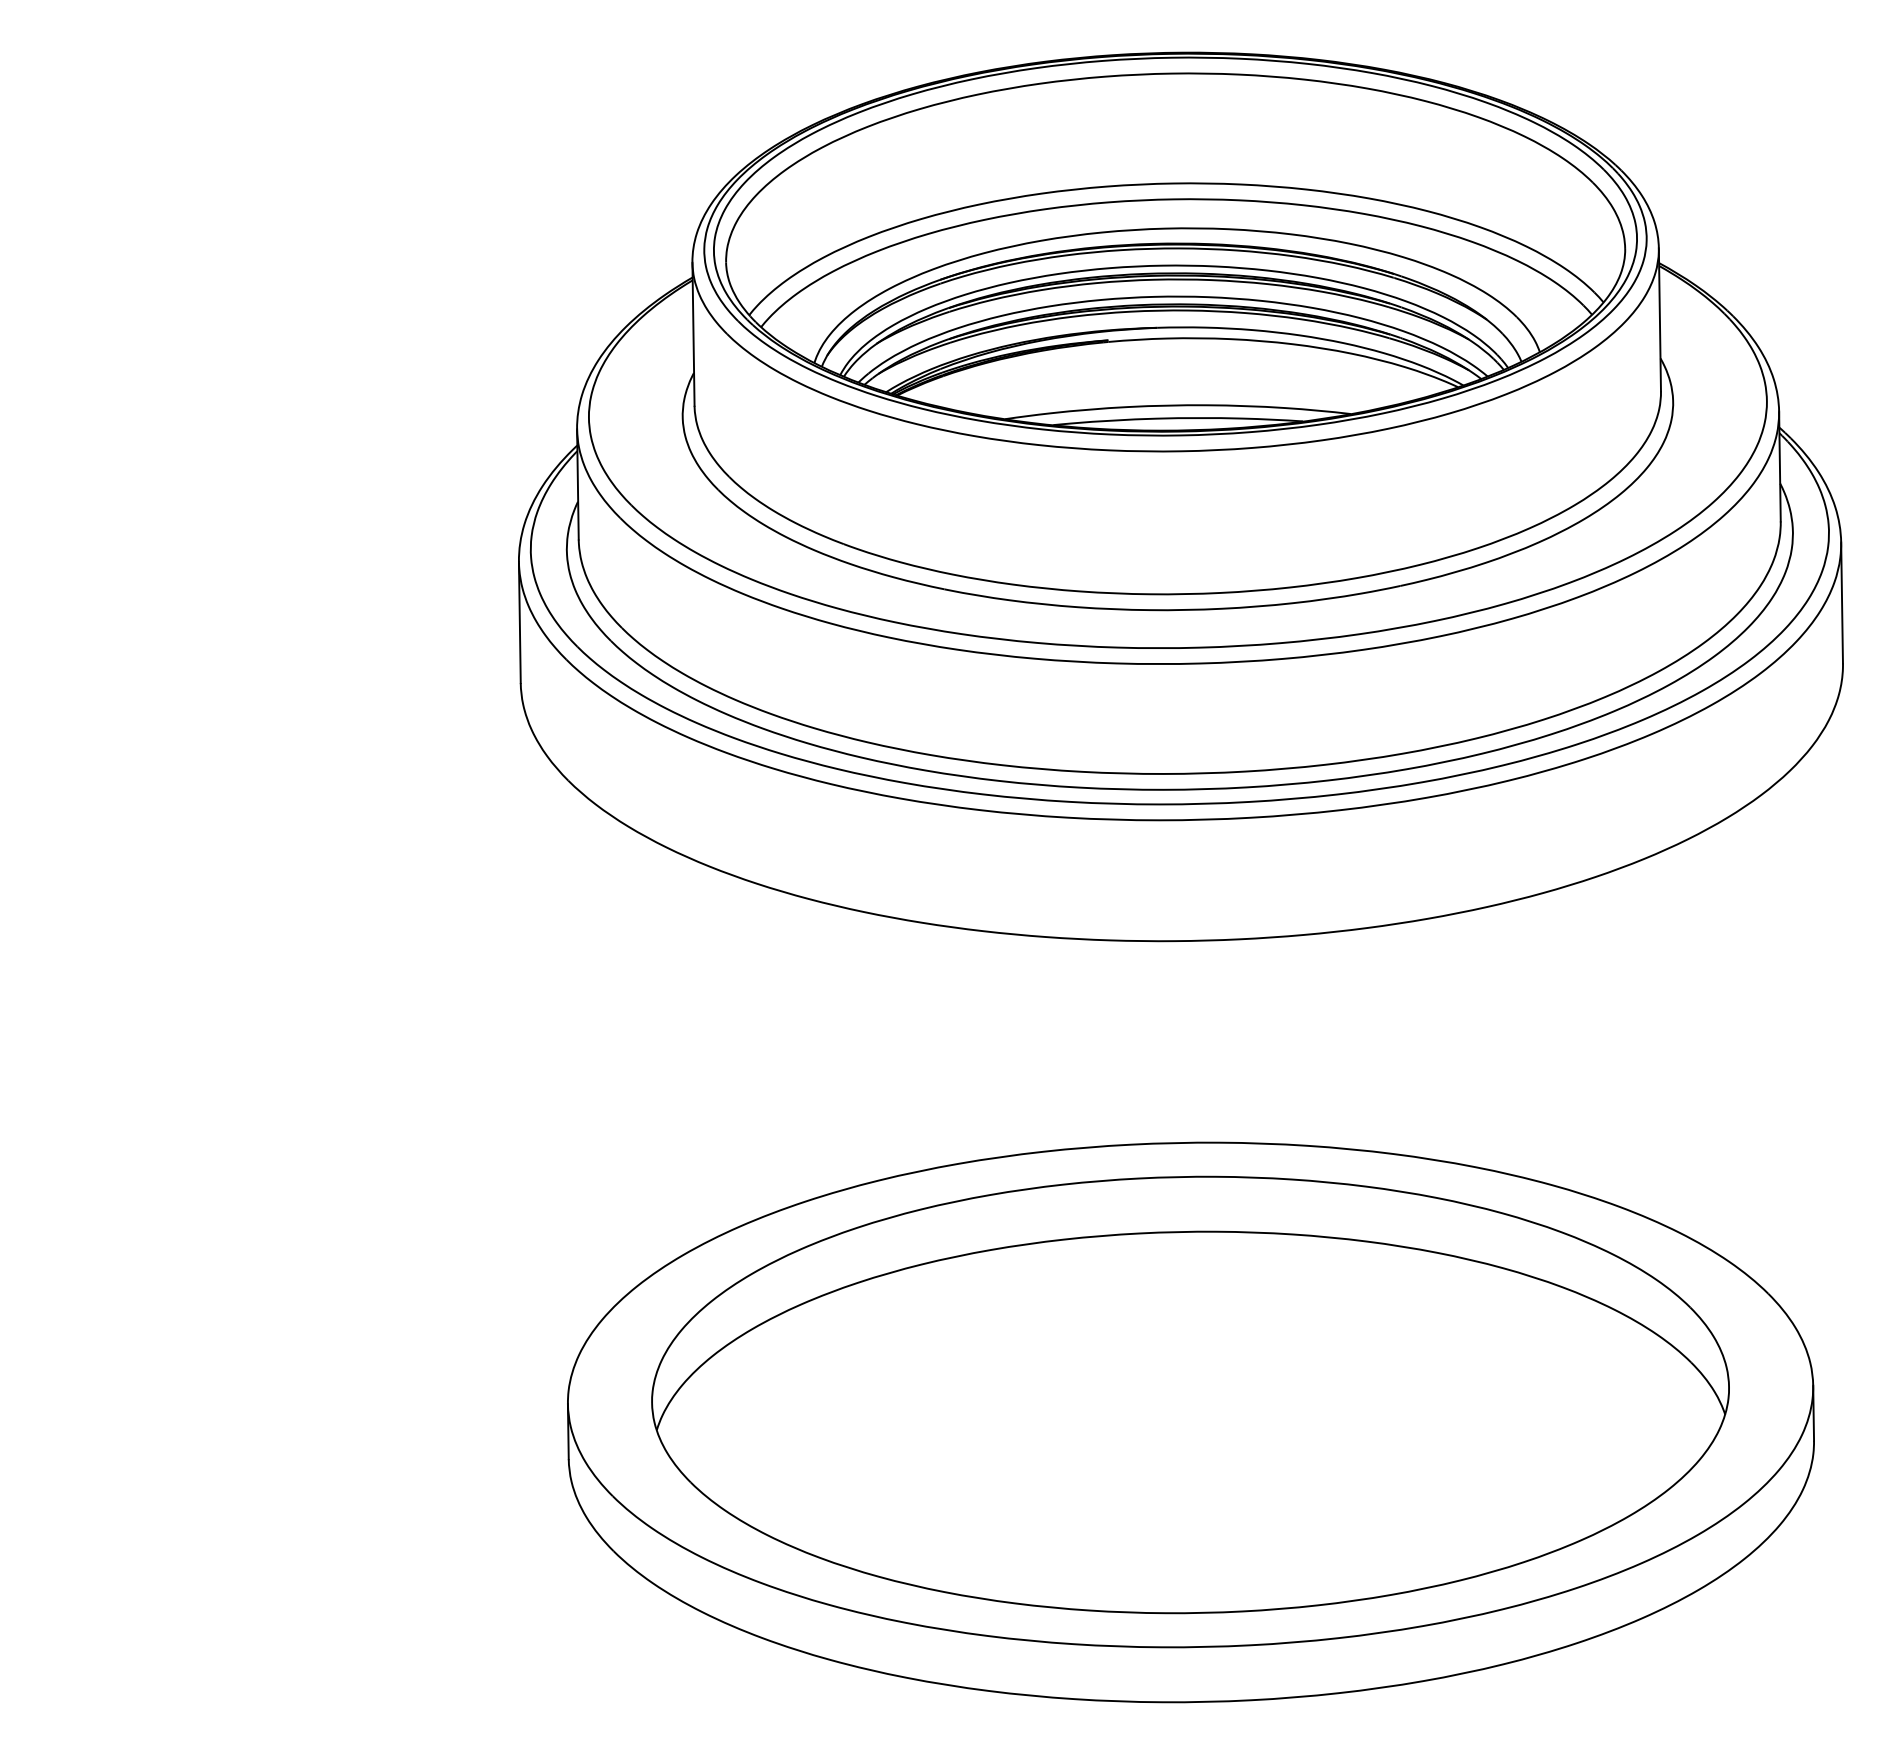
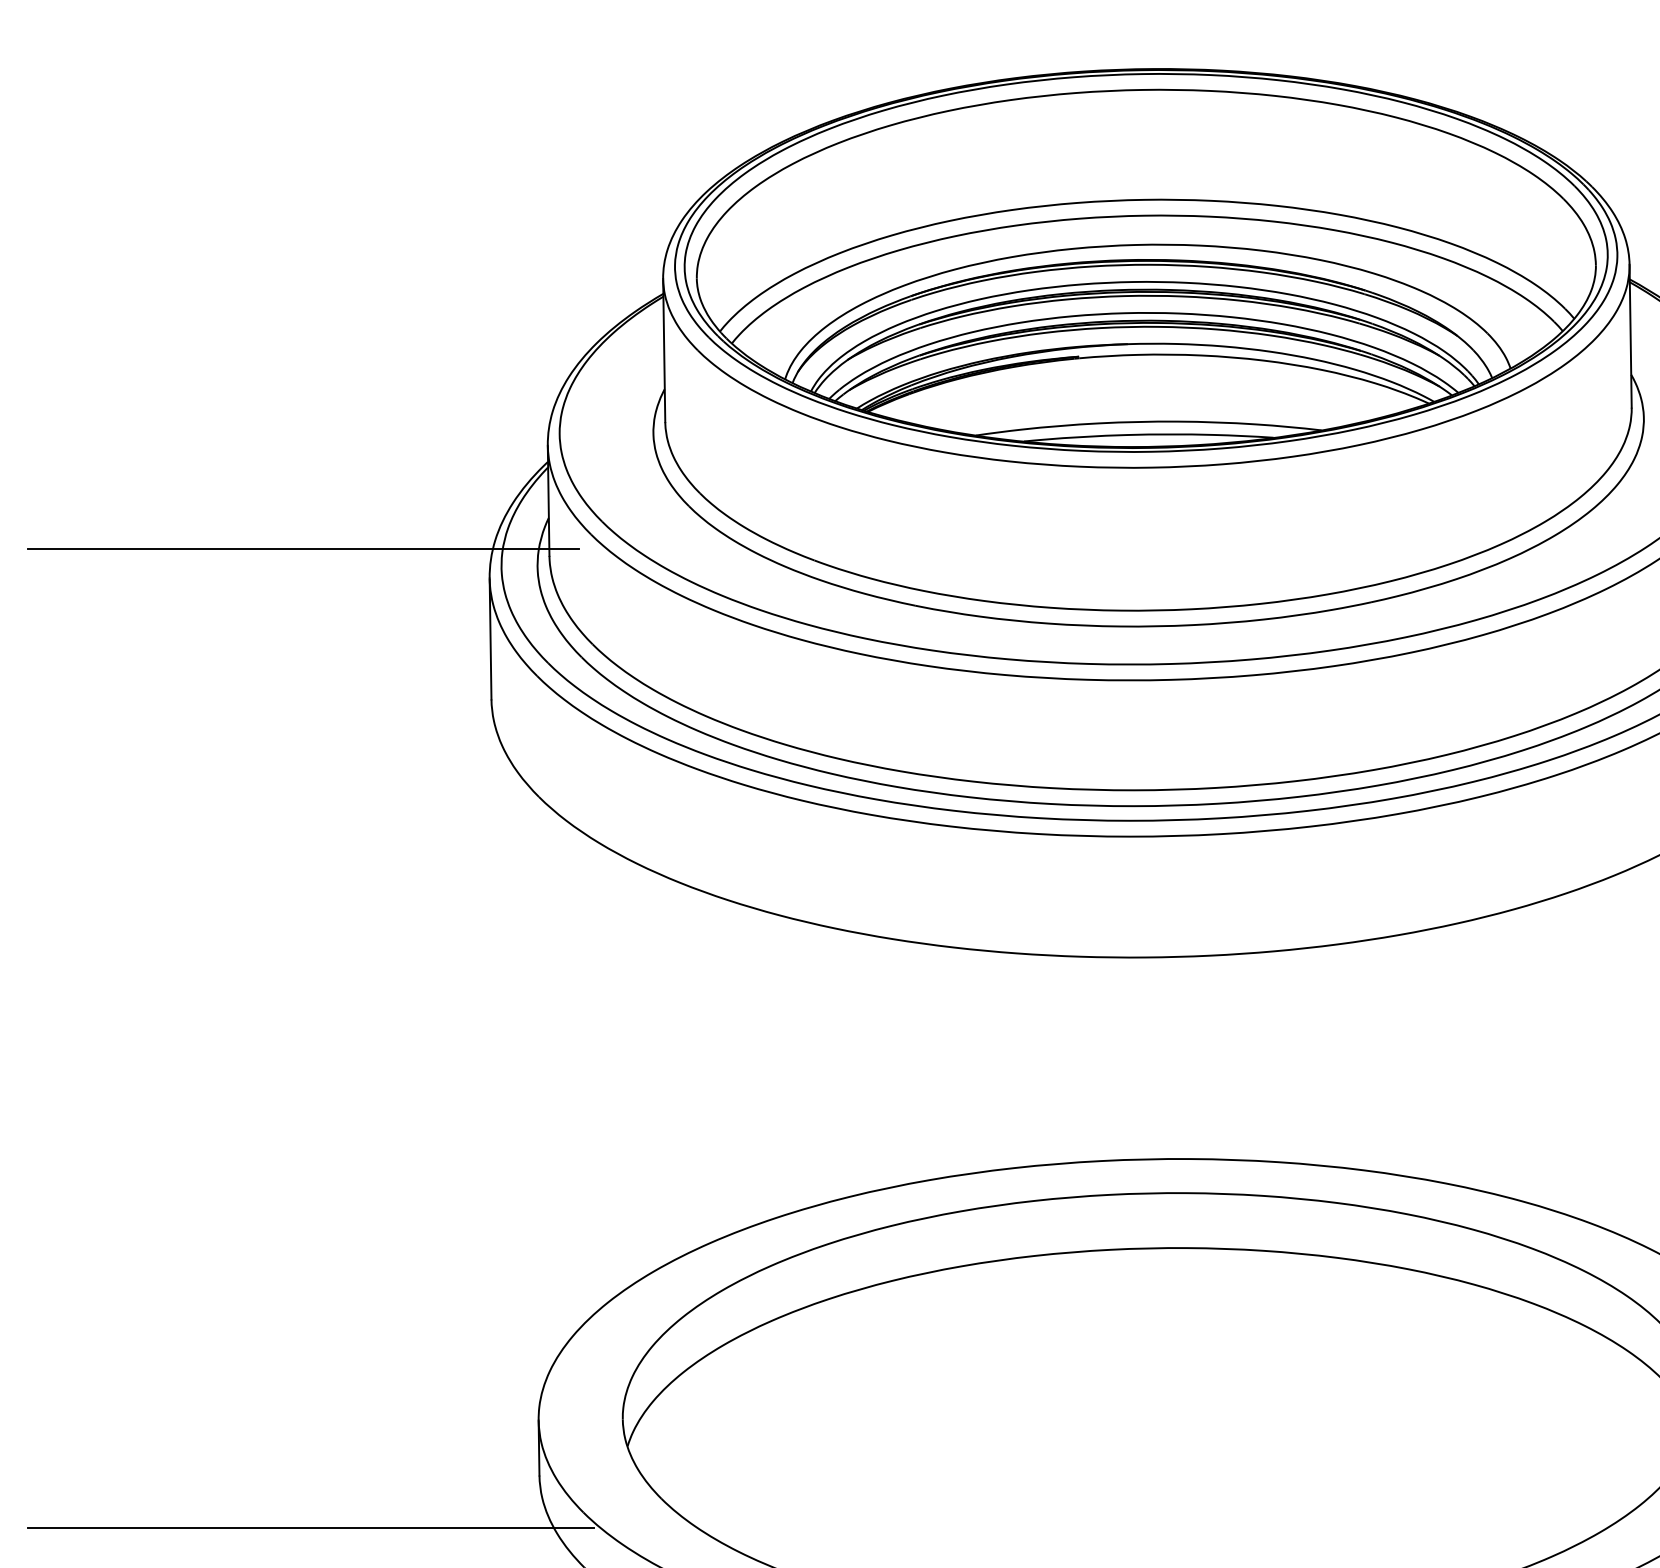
line: (332, 532) -> (303, 548), added
line: (339, 1511) -> (310, 1527), added

